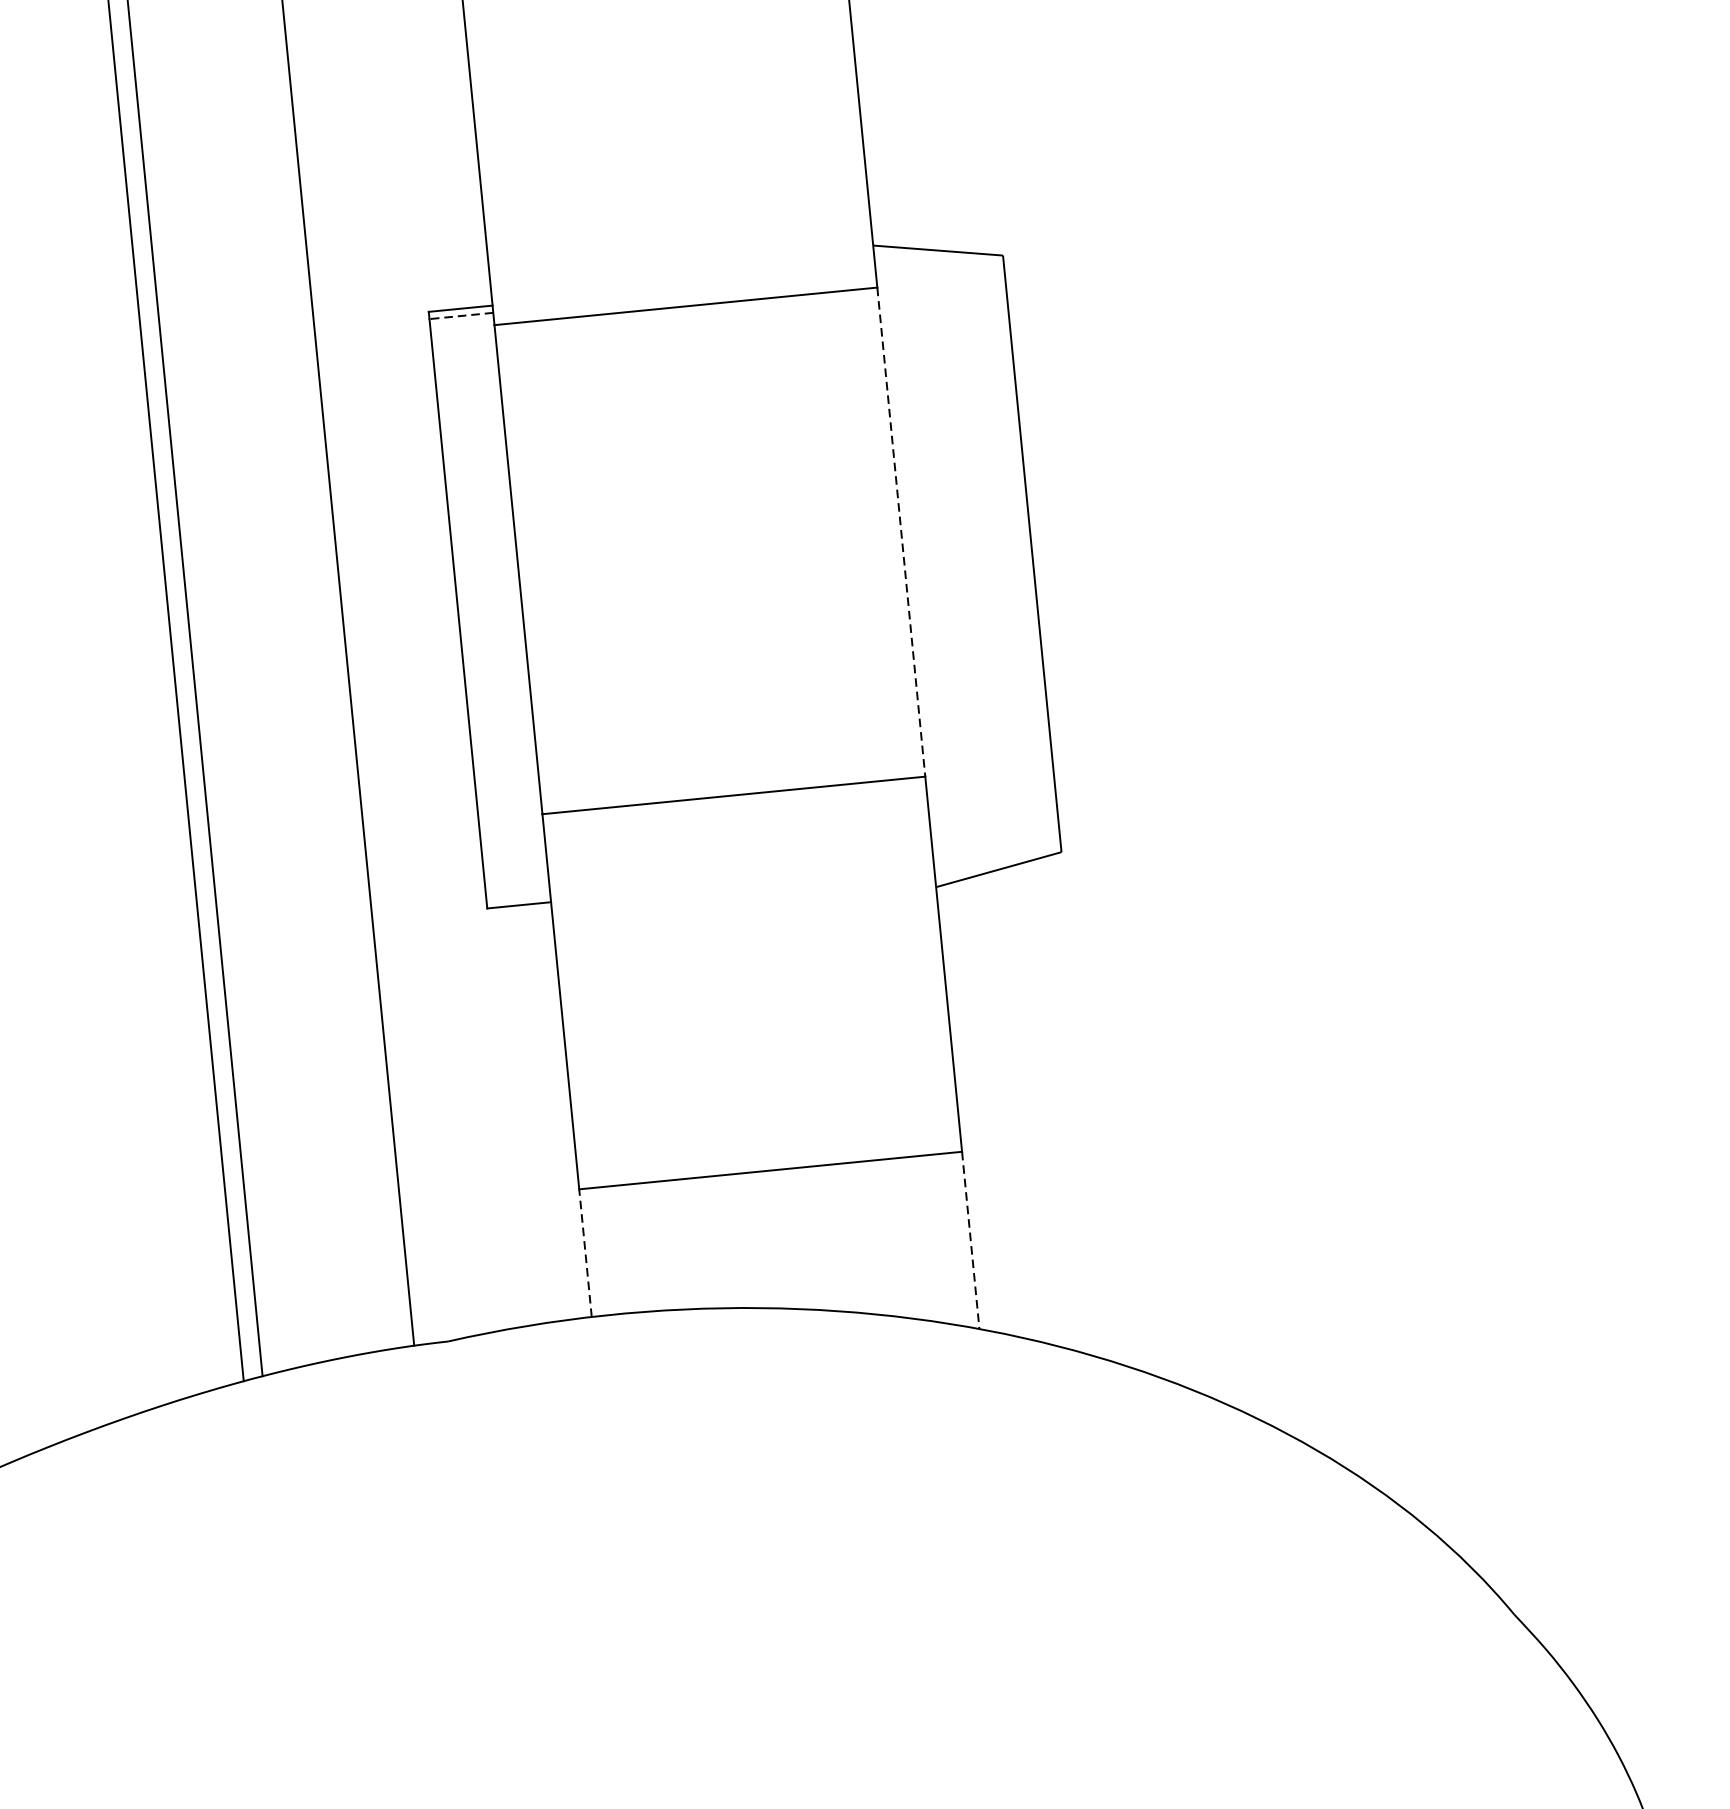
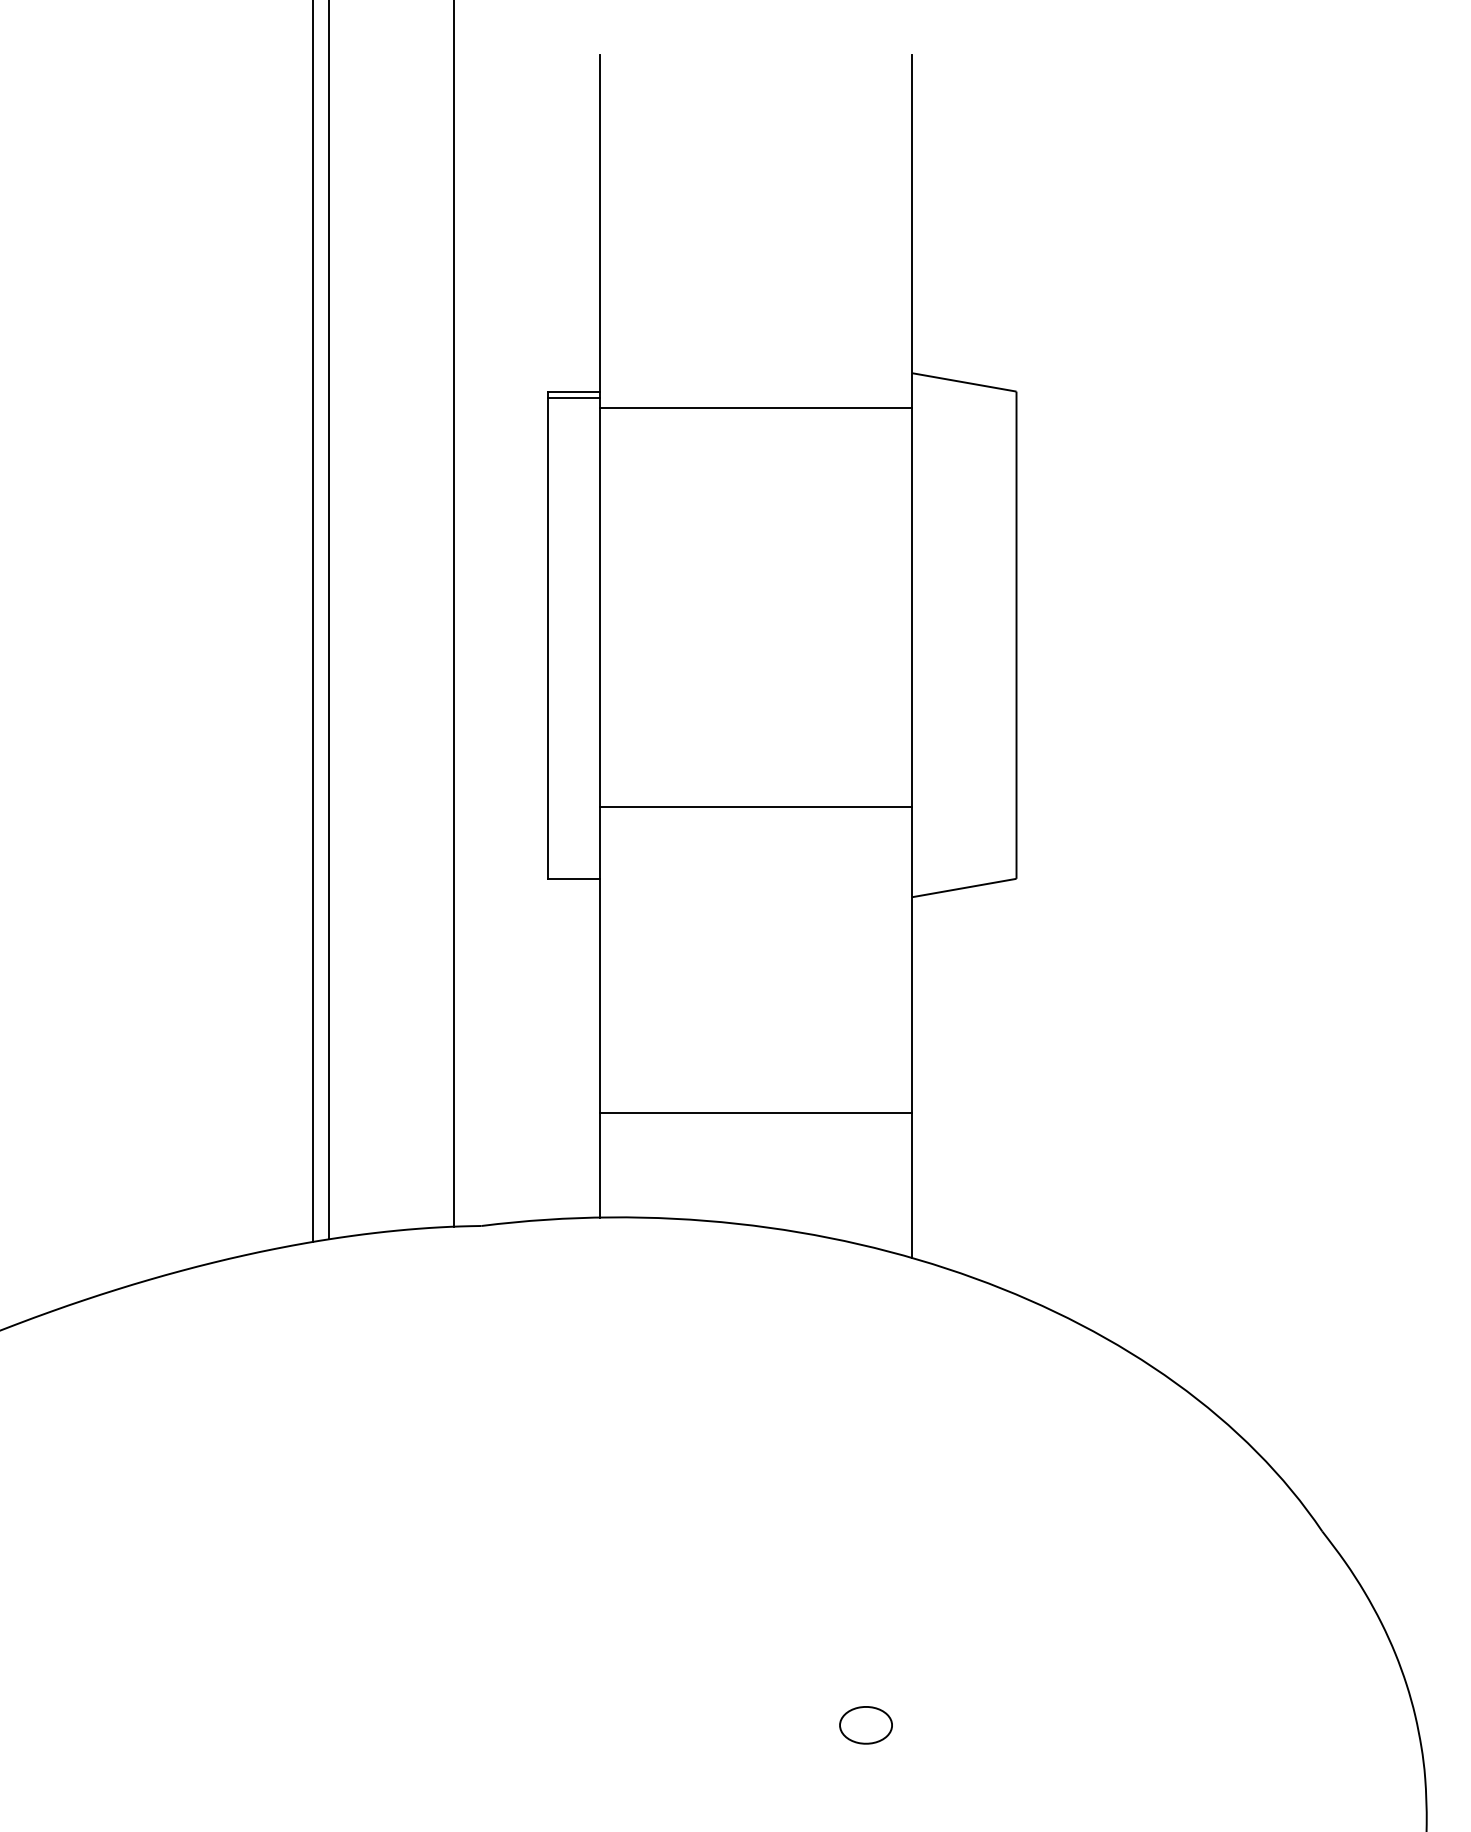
line: (461, 315) -> (573, 397), dashed -> solid
line: (901, 532) -> (912, 607), dashed -> solid
line: (971, 1241) -> (912, 1186), dashed -> solid
line: (585, 1252) -> (599, 1164), dashed -> solid

